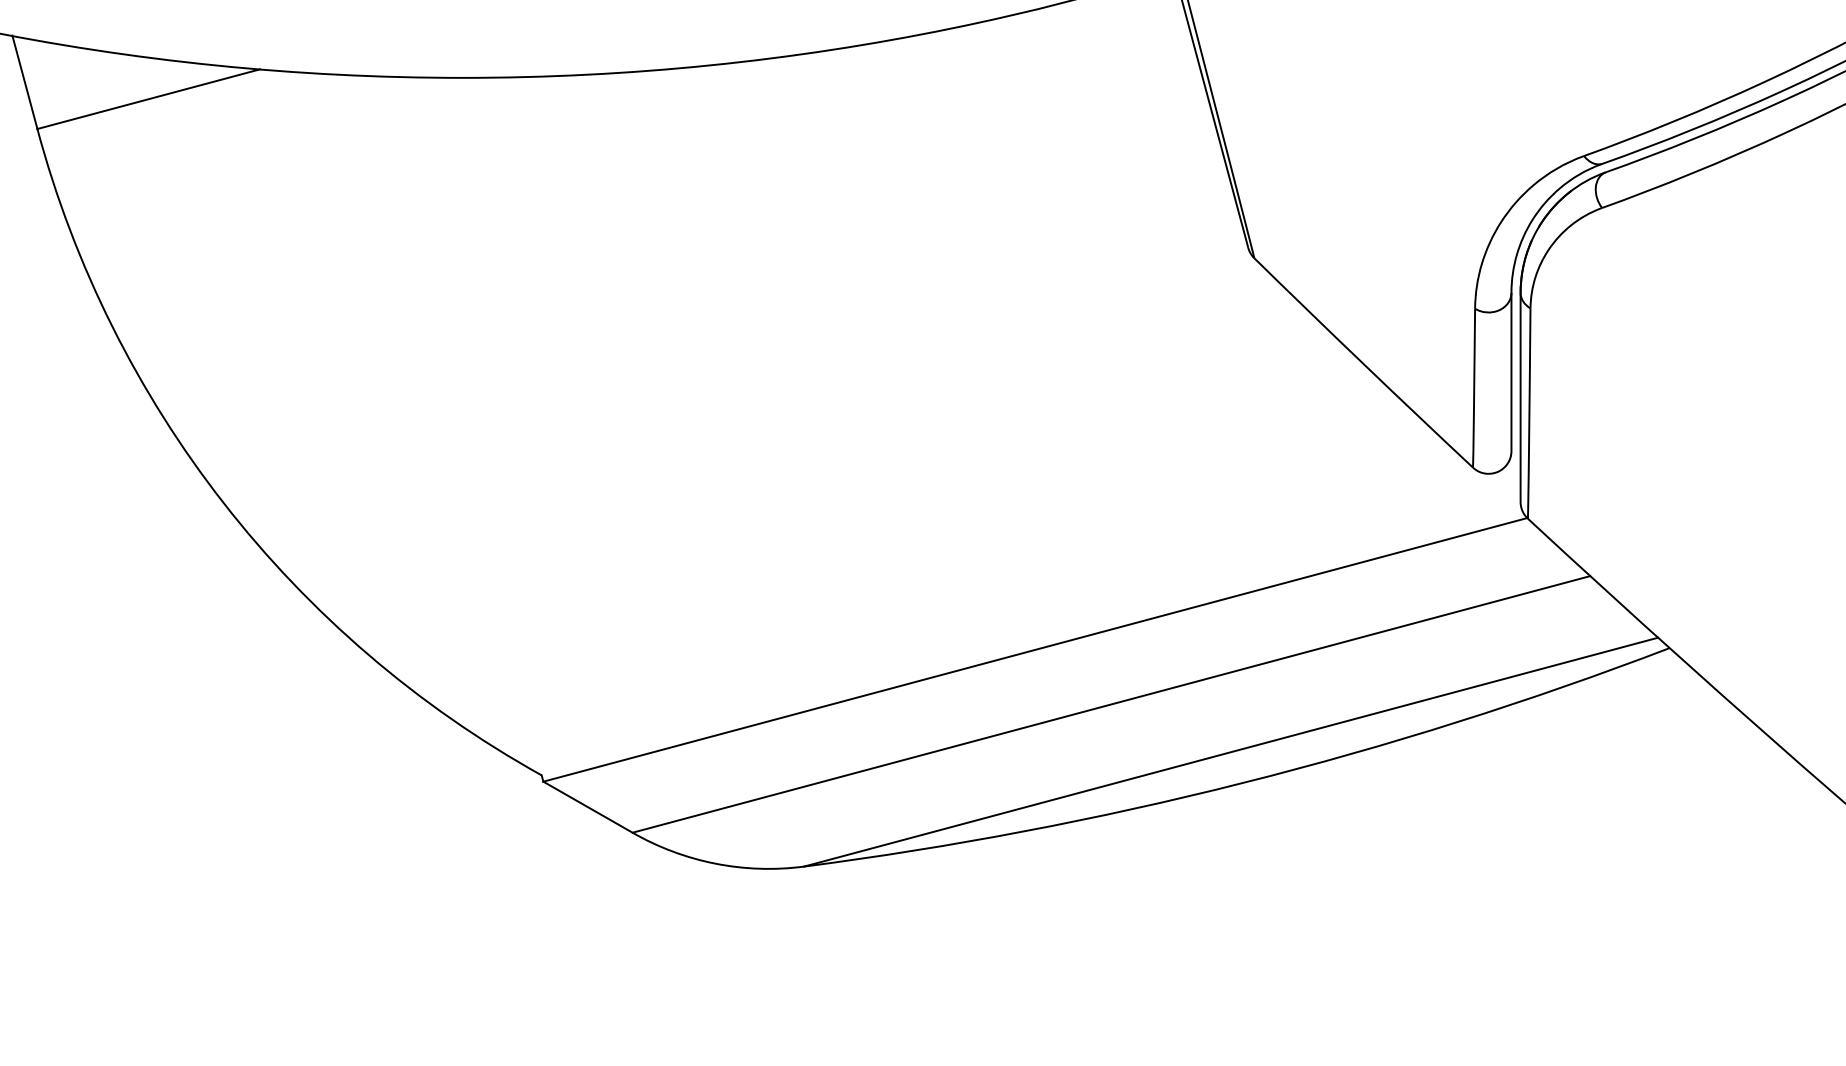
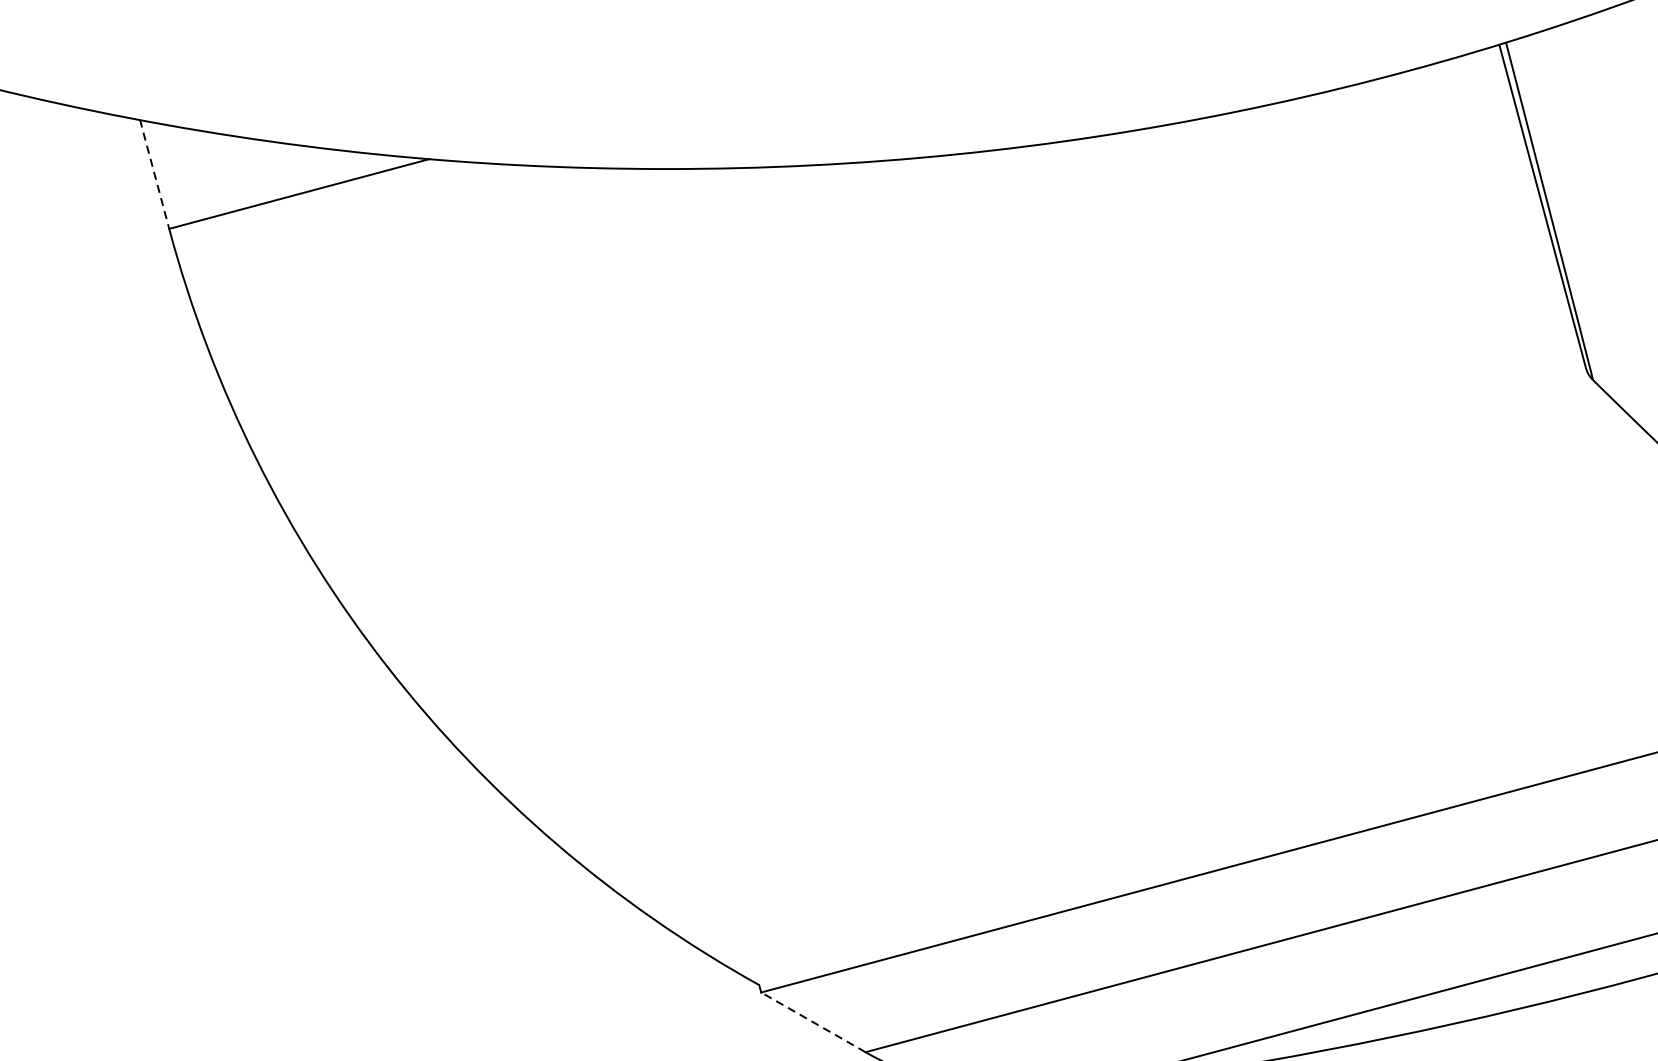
line: (25, 82) -> (155, 174), solid -> dashed
line: (587, 806) -> (812, 1021), solid -> dashed

